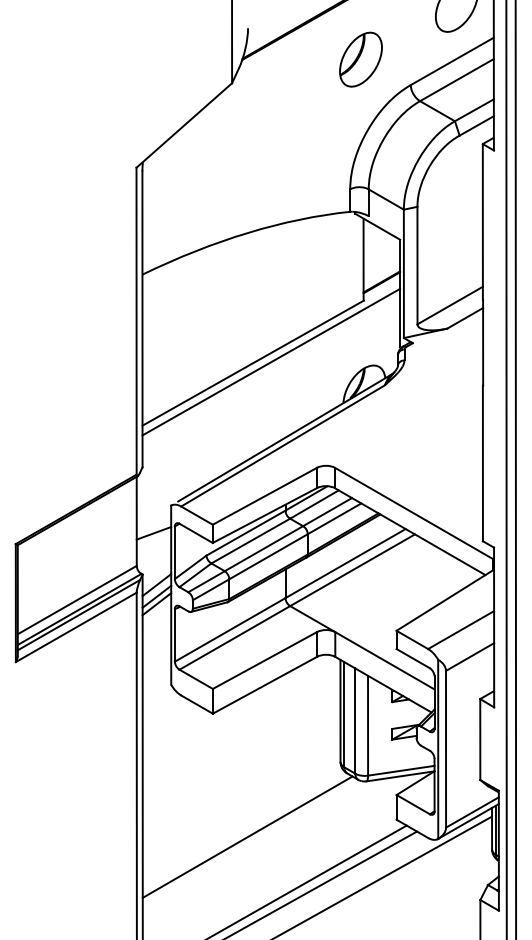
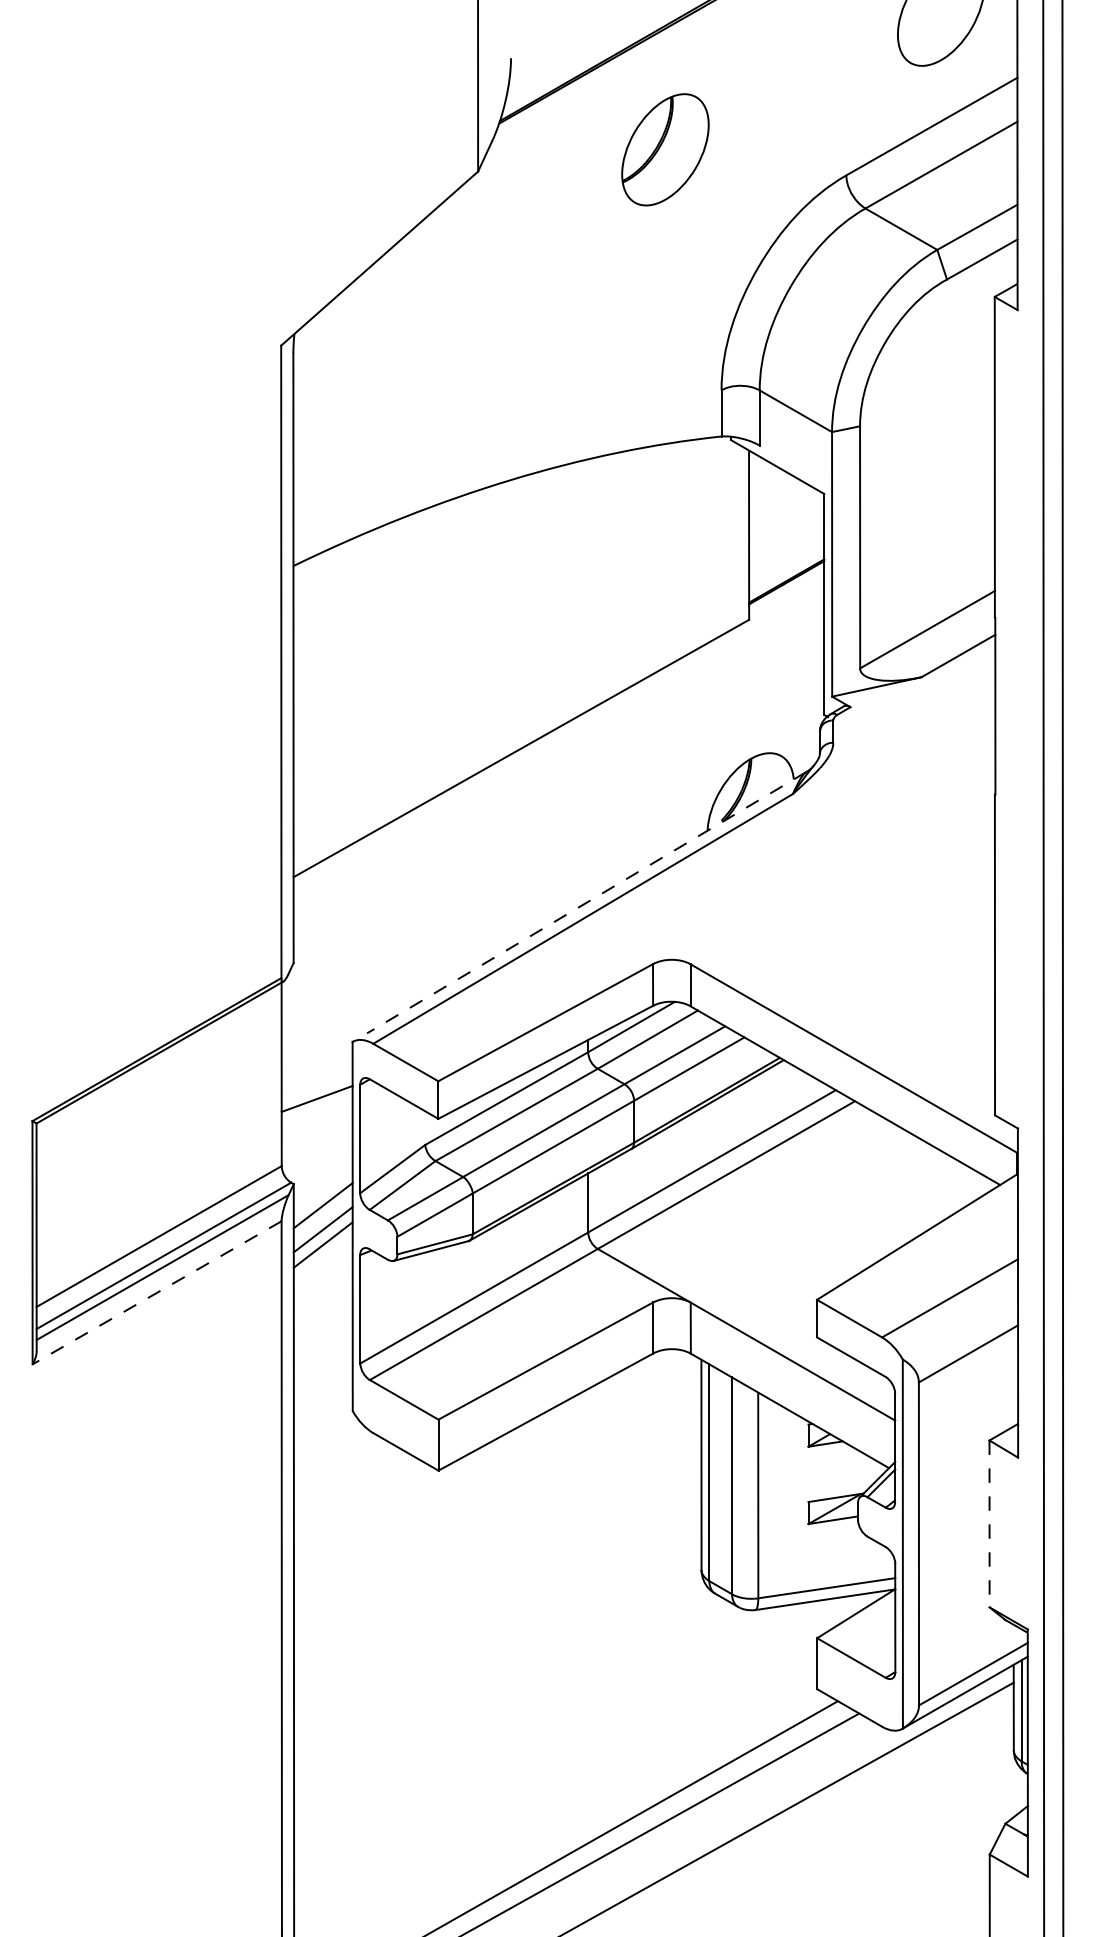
part: (360, 59) -> (664, 149), moved
line: (271, 361) -> (559, 744), removed
line: (284, 438) -> (586, 903), solid -> dashed
line: (76, 627) -> (157, 1293), solid -> dashed
line: (480, 740) -> (989, 1525), solid -> dashed
line: (247, 836) -> (509, 1723), removed

